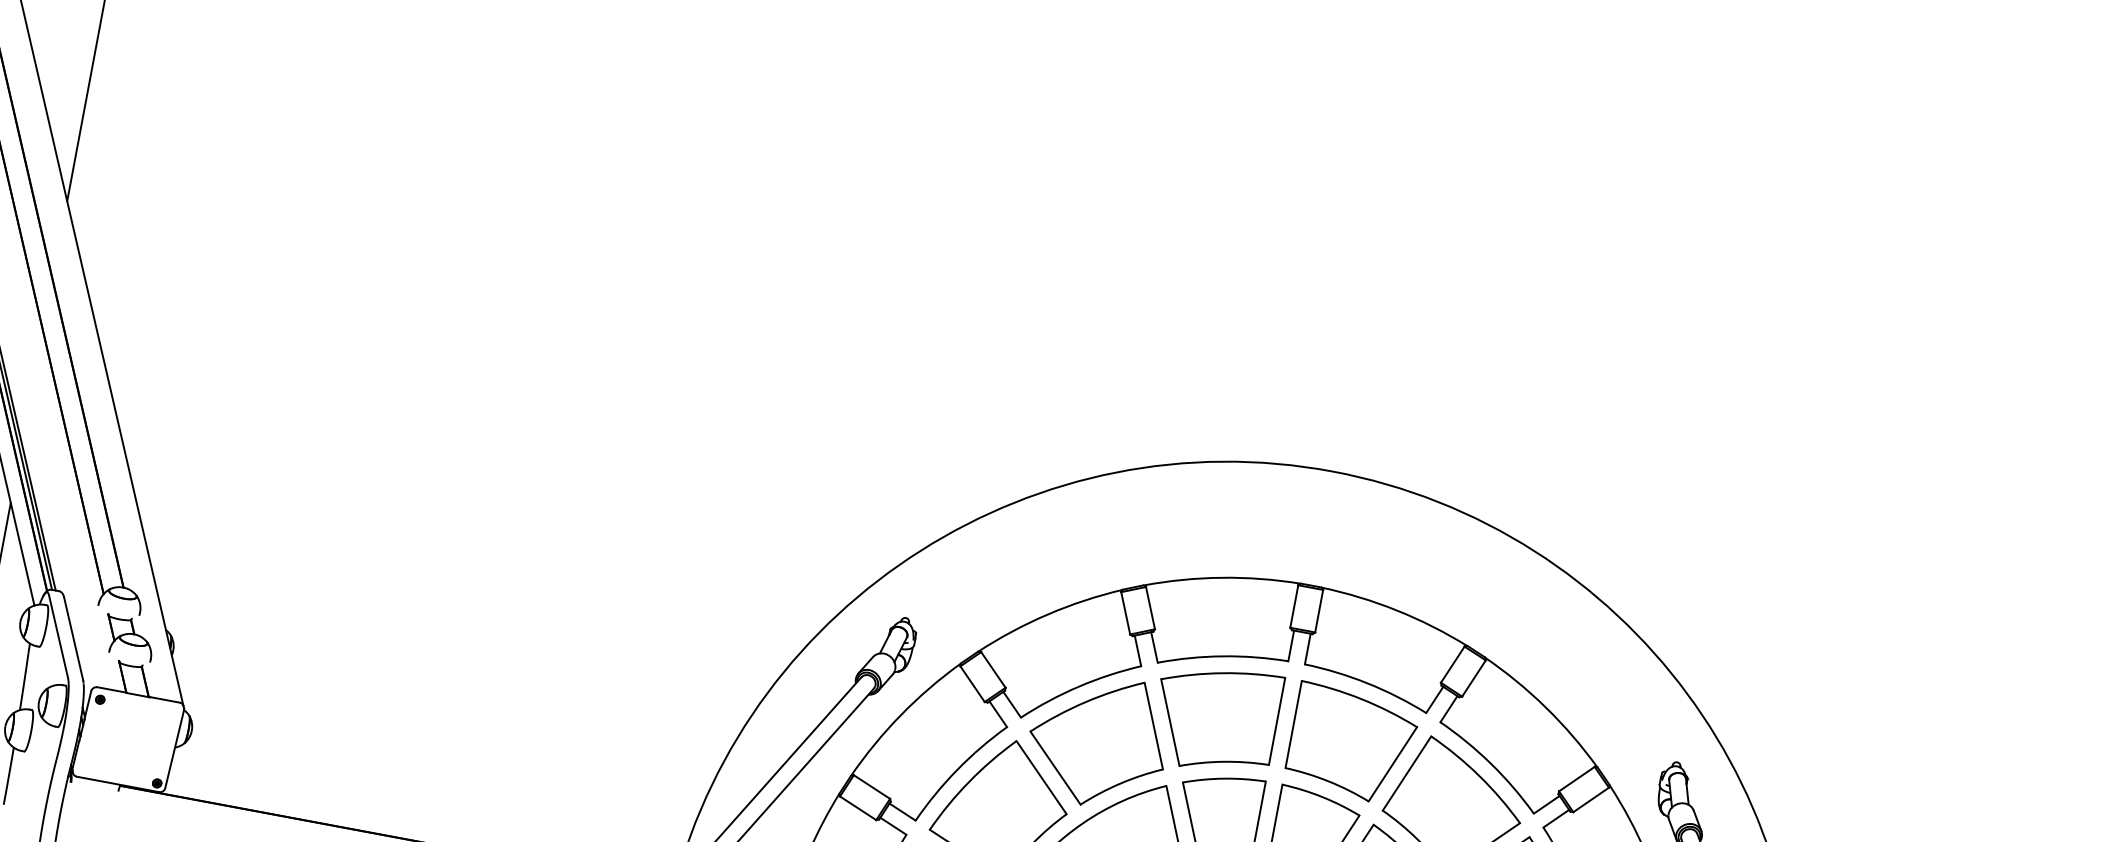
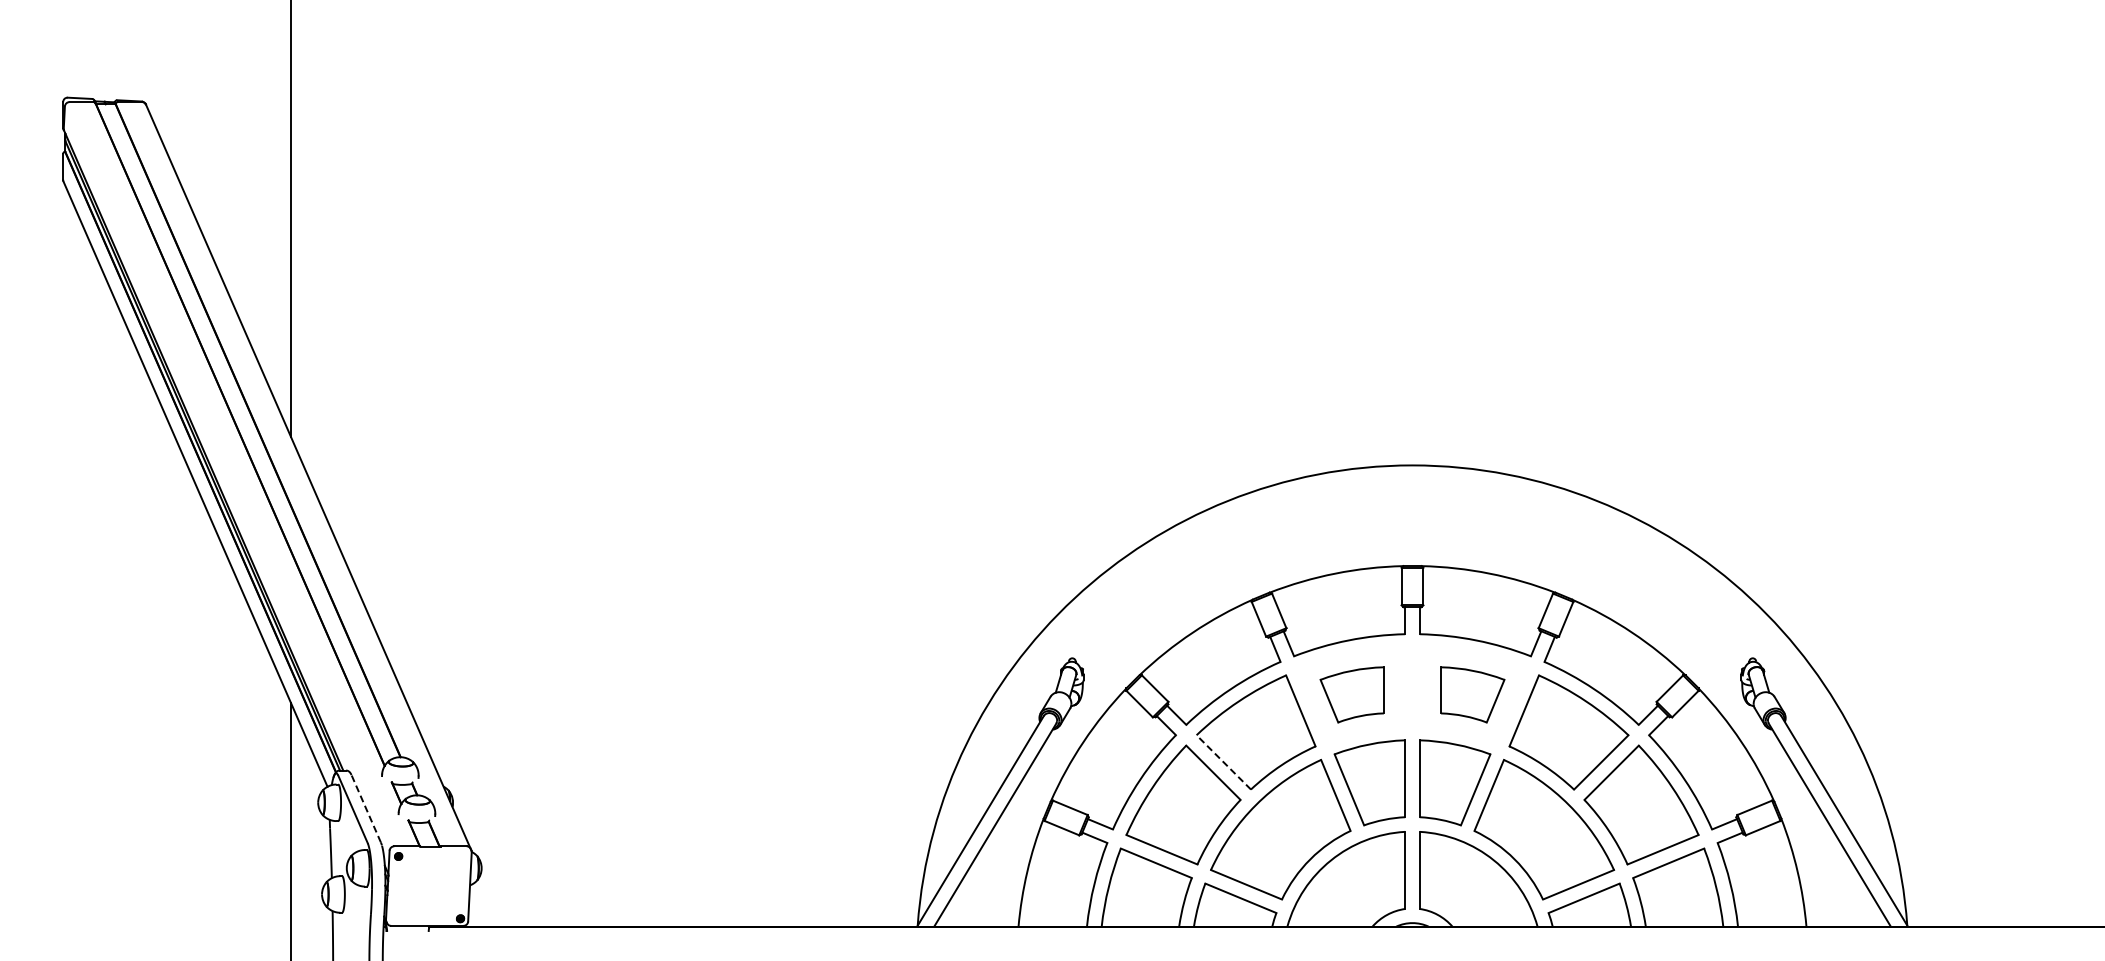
line: (74, 638) -> (366, 808), solid -> dashed
part: (1214, 718) -> (1351, 694), size x0.6
part: (1351, 743) -> (1472, 694), size x0.6
line: (1055, 768) -> (1223, 762), solid -> dashed

